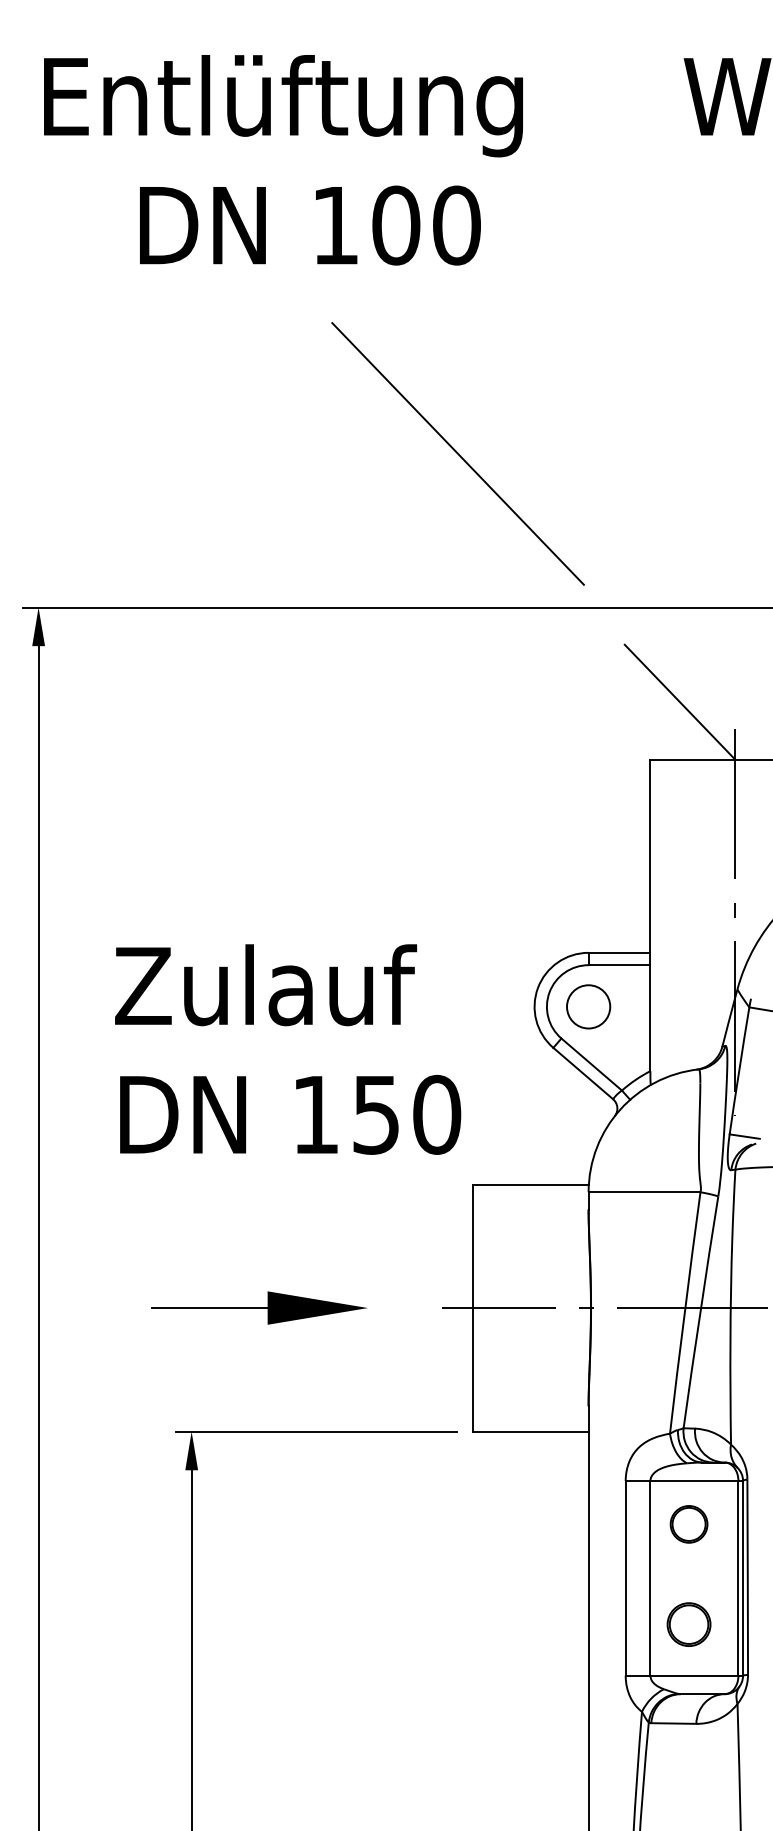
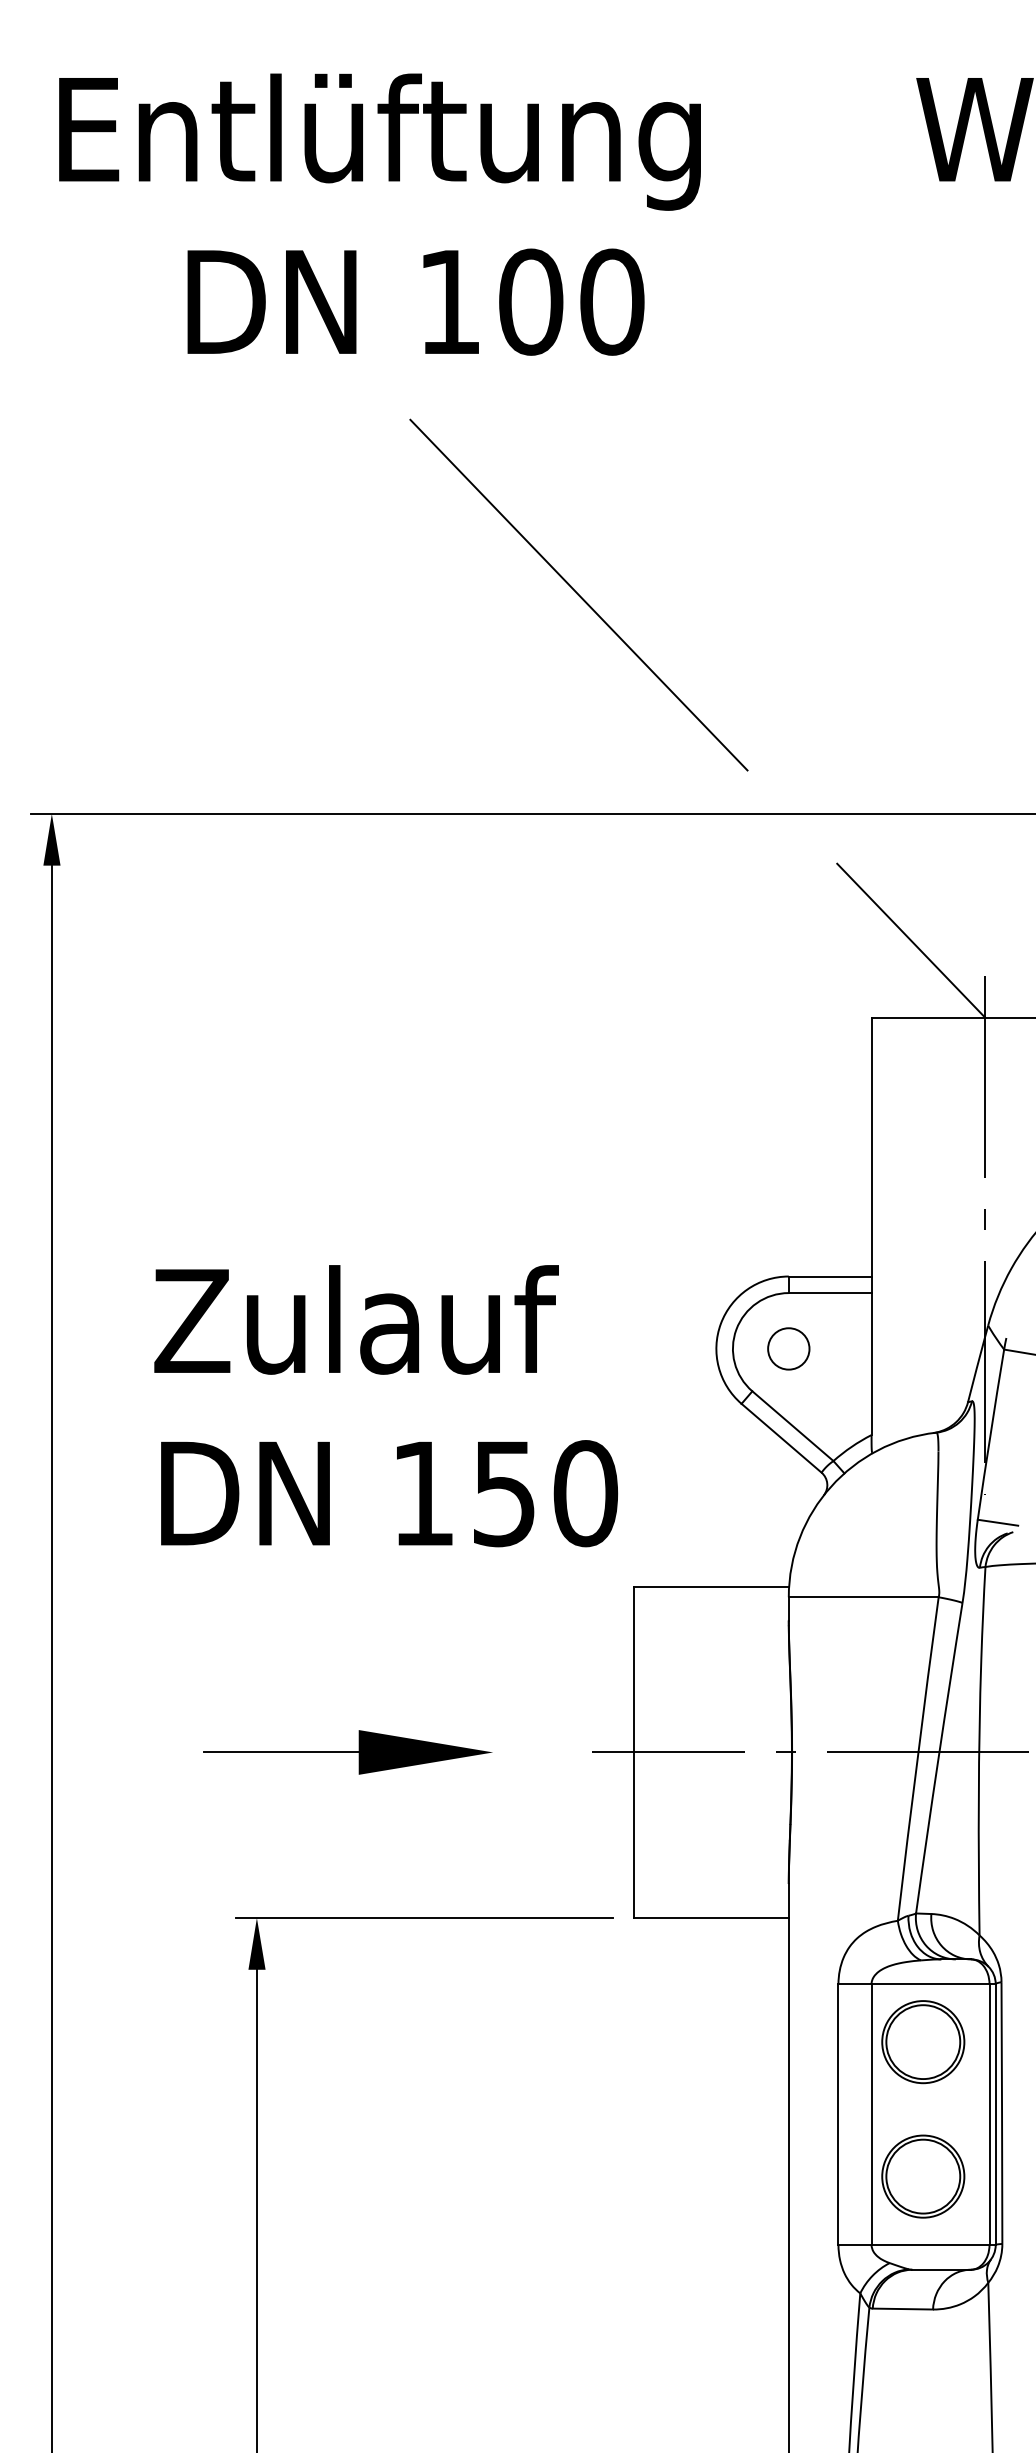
line: (457, 453) -> (578, 594), moved
circle: (588, 1006) -> (788, 1348), size x0.71
part: (689, 1524) -> (923, 2042), size x1.67
part: (689, 1624) -> (923, 2176), size x1.43

